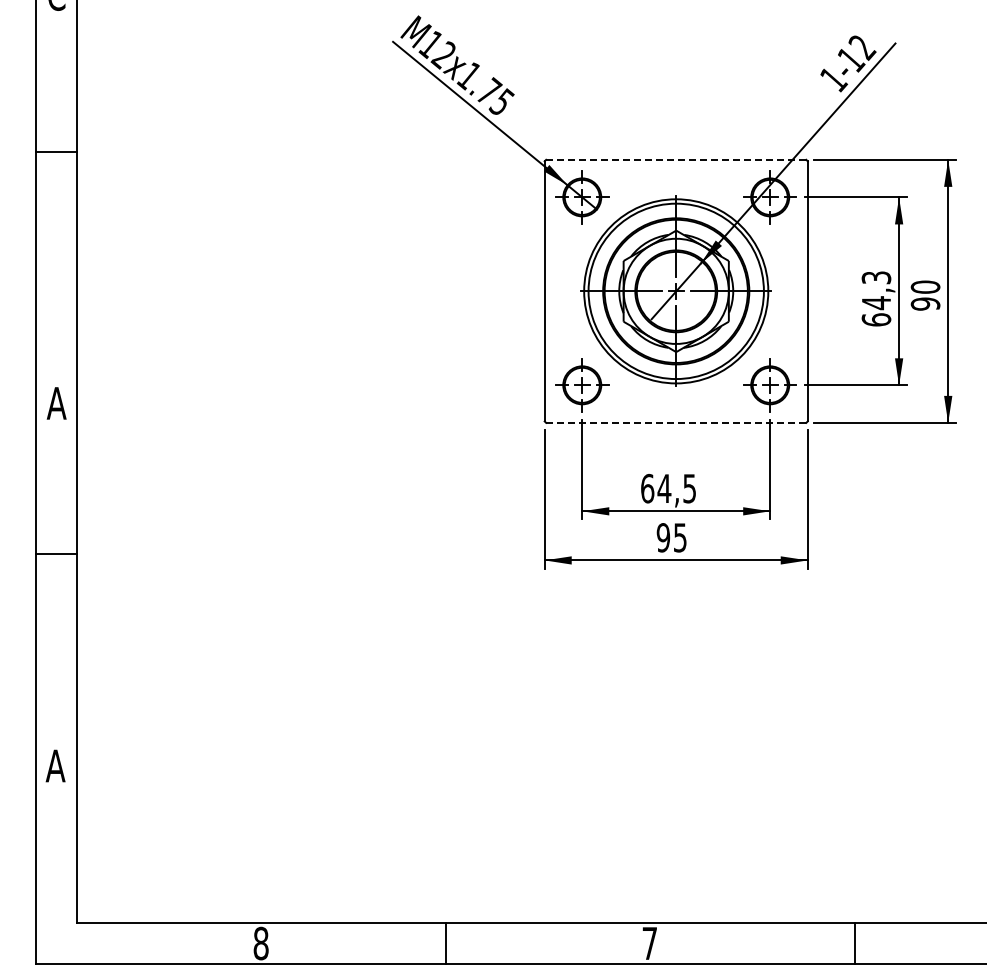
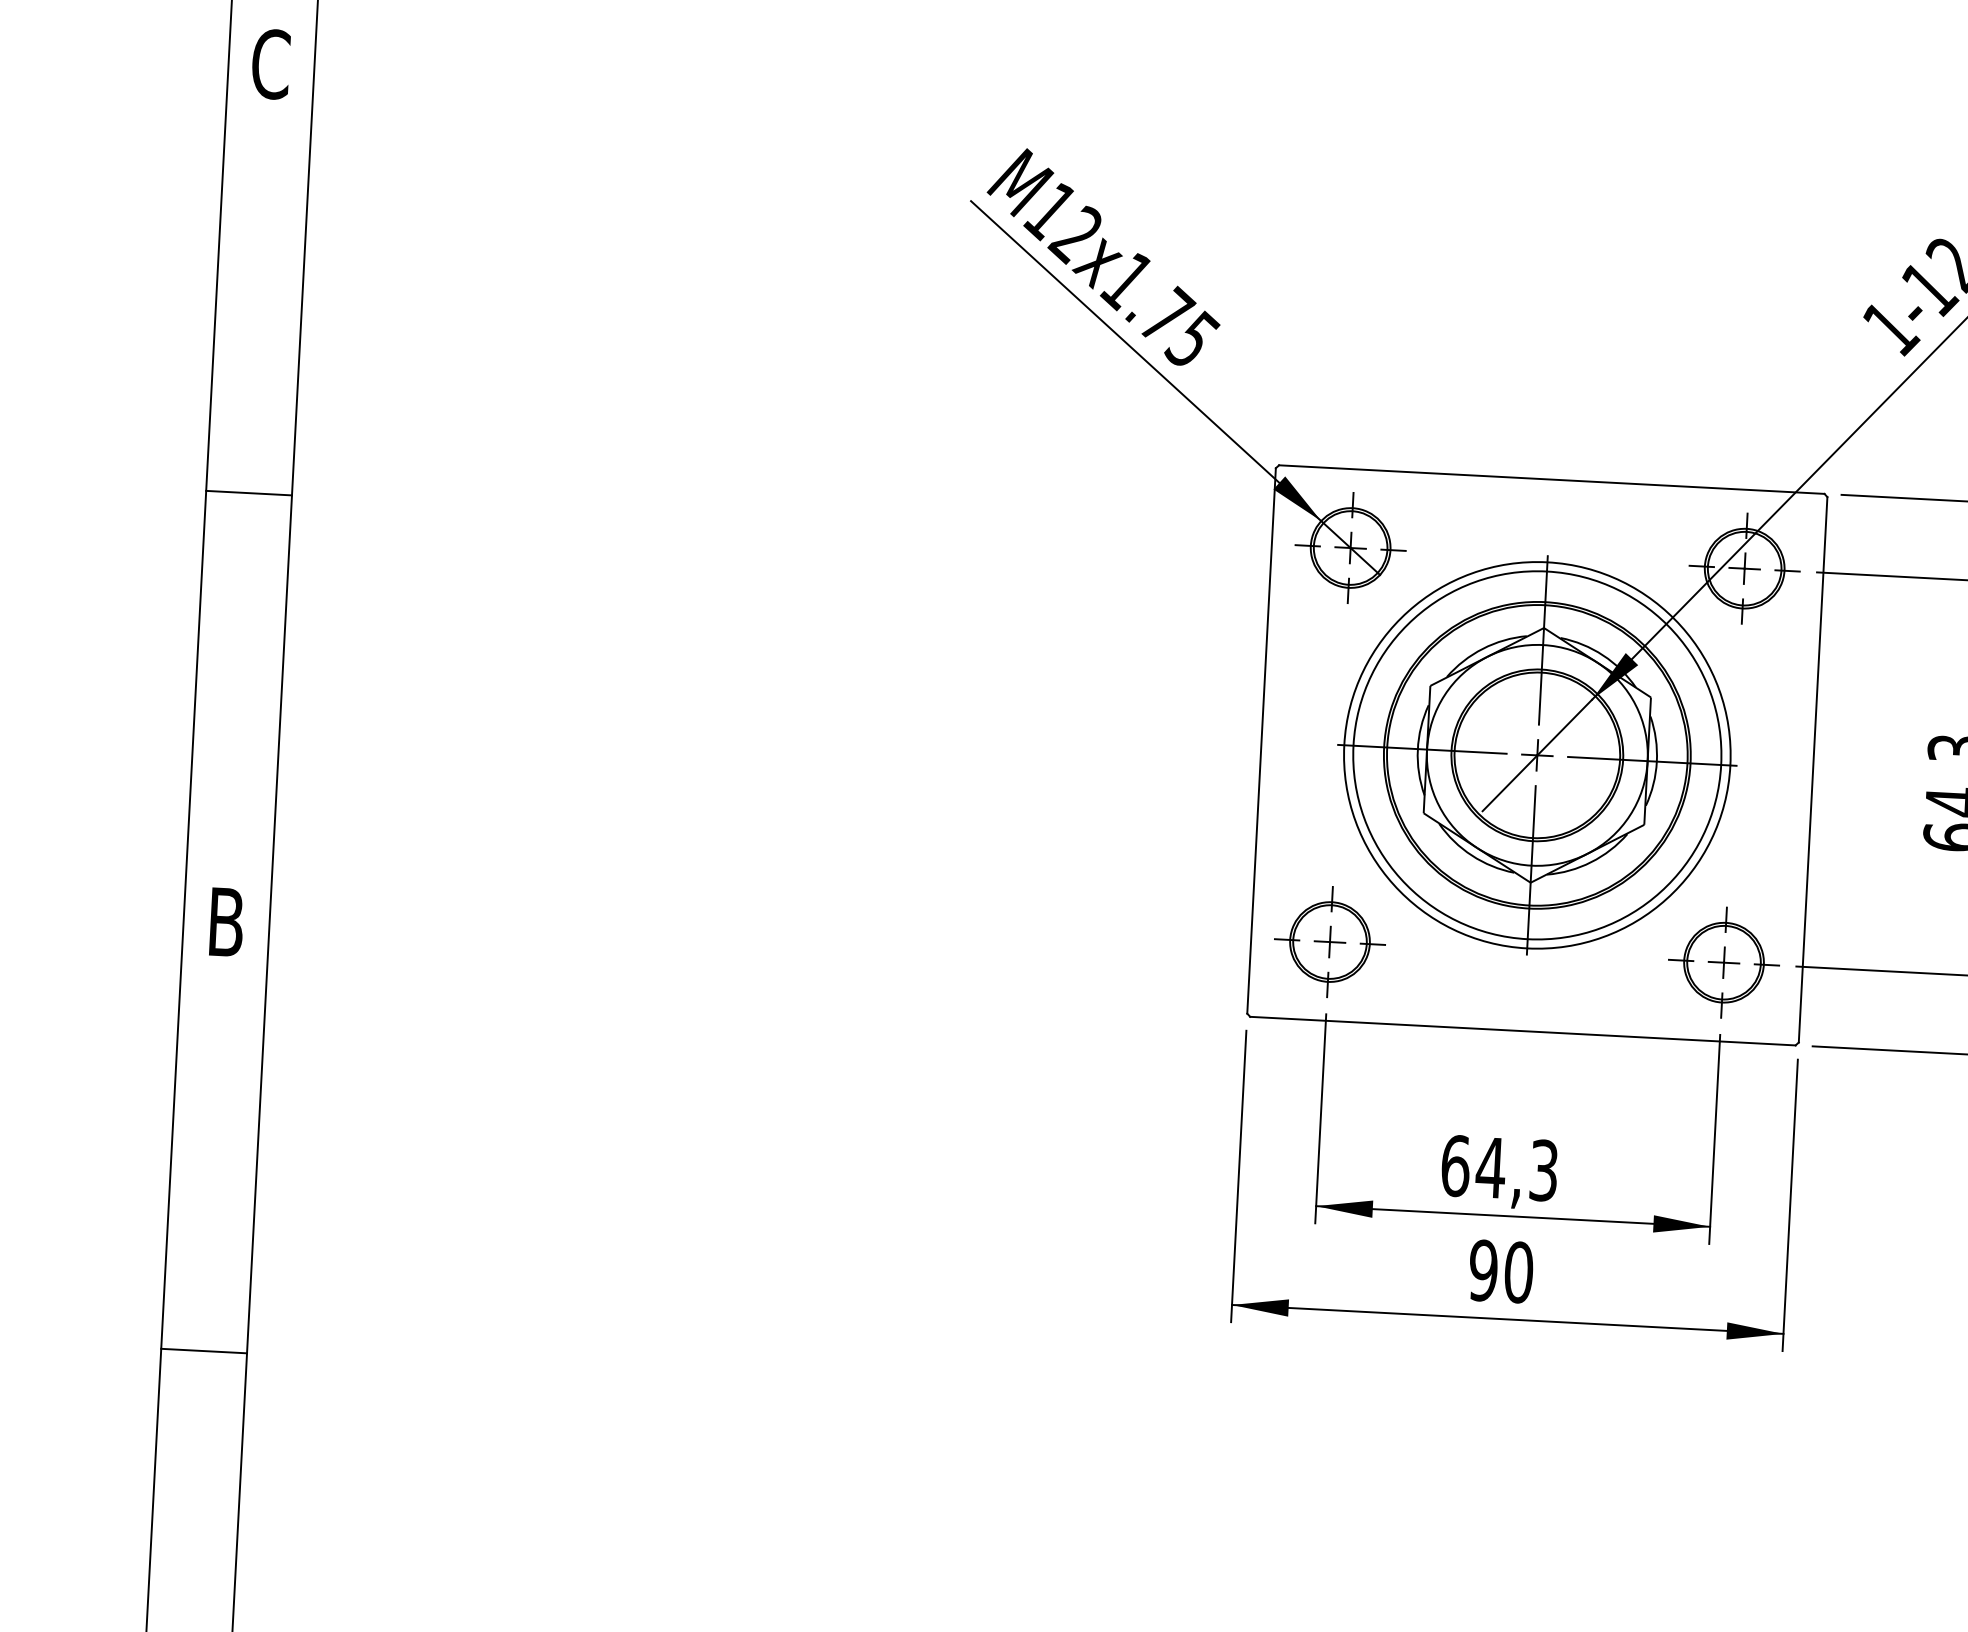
line: (56, 151) -> (248, 492), moved
line: (676, 159) -> (1552, 478), dashed -> solid
text: (56, 403) -> (225, 922), A -> B
line: (676, 422) -> (1523, 1030), dashed -> solid
text: (690, 487) -> (1545, 1168), 64,5 -> 64,3
text: (679, 537) -> (1517, 1271), 95 -> 90
line: (56, 553) -> (203, 1350), moved

